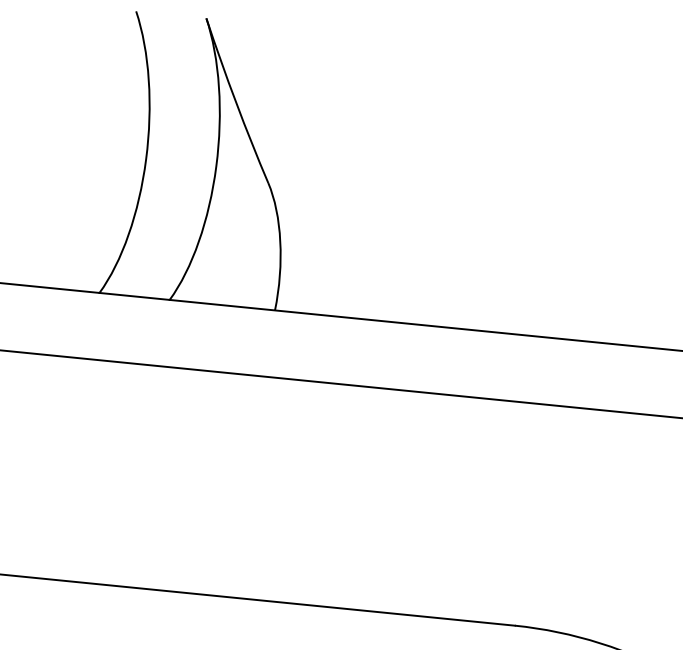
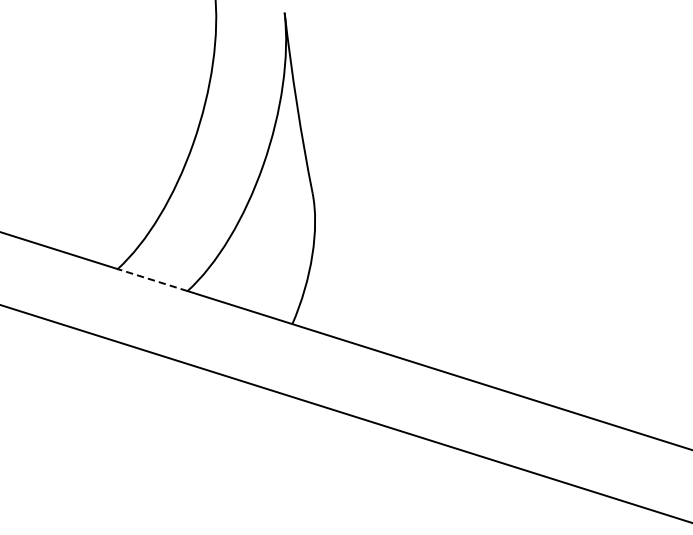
line: (134, 296) -> (152, 280), solid -> dashed

